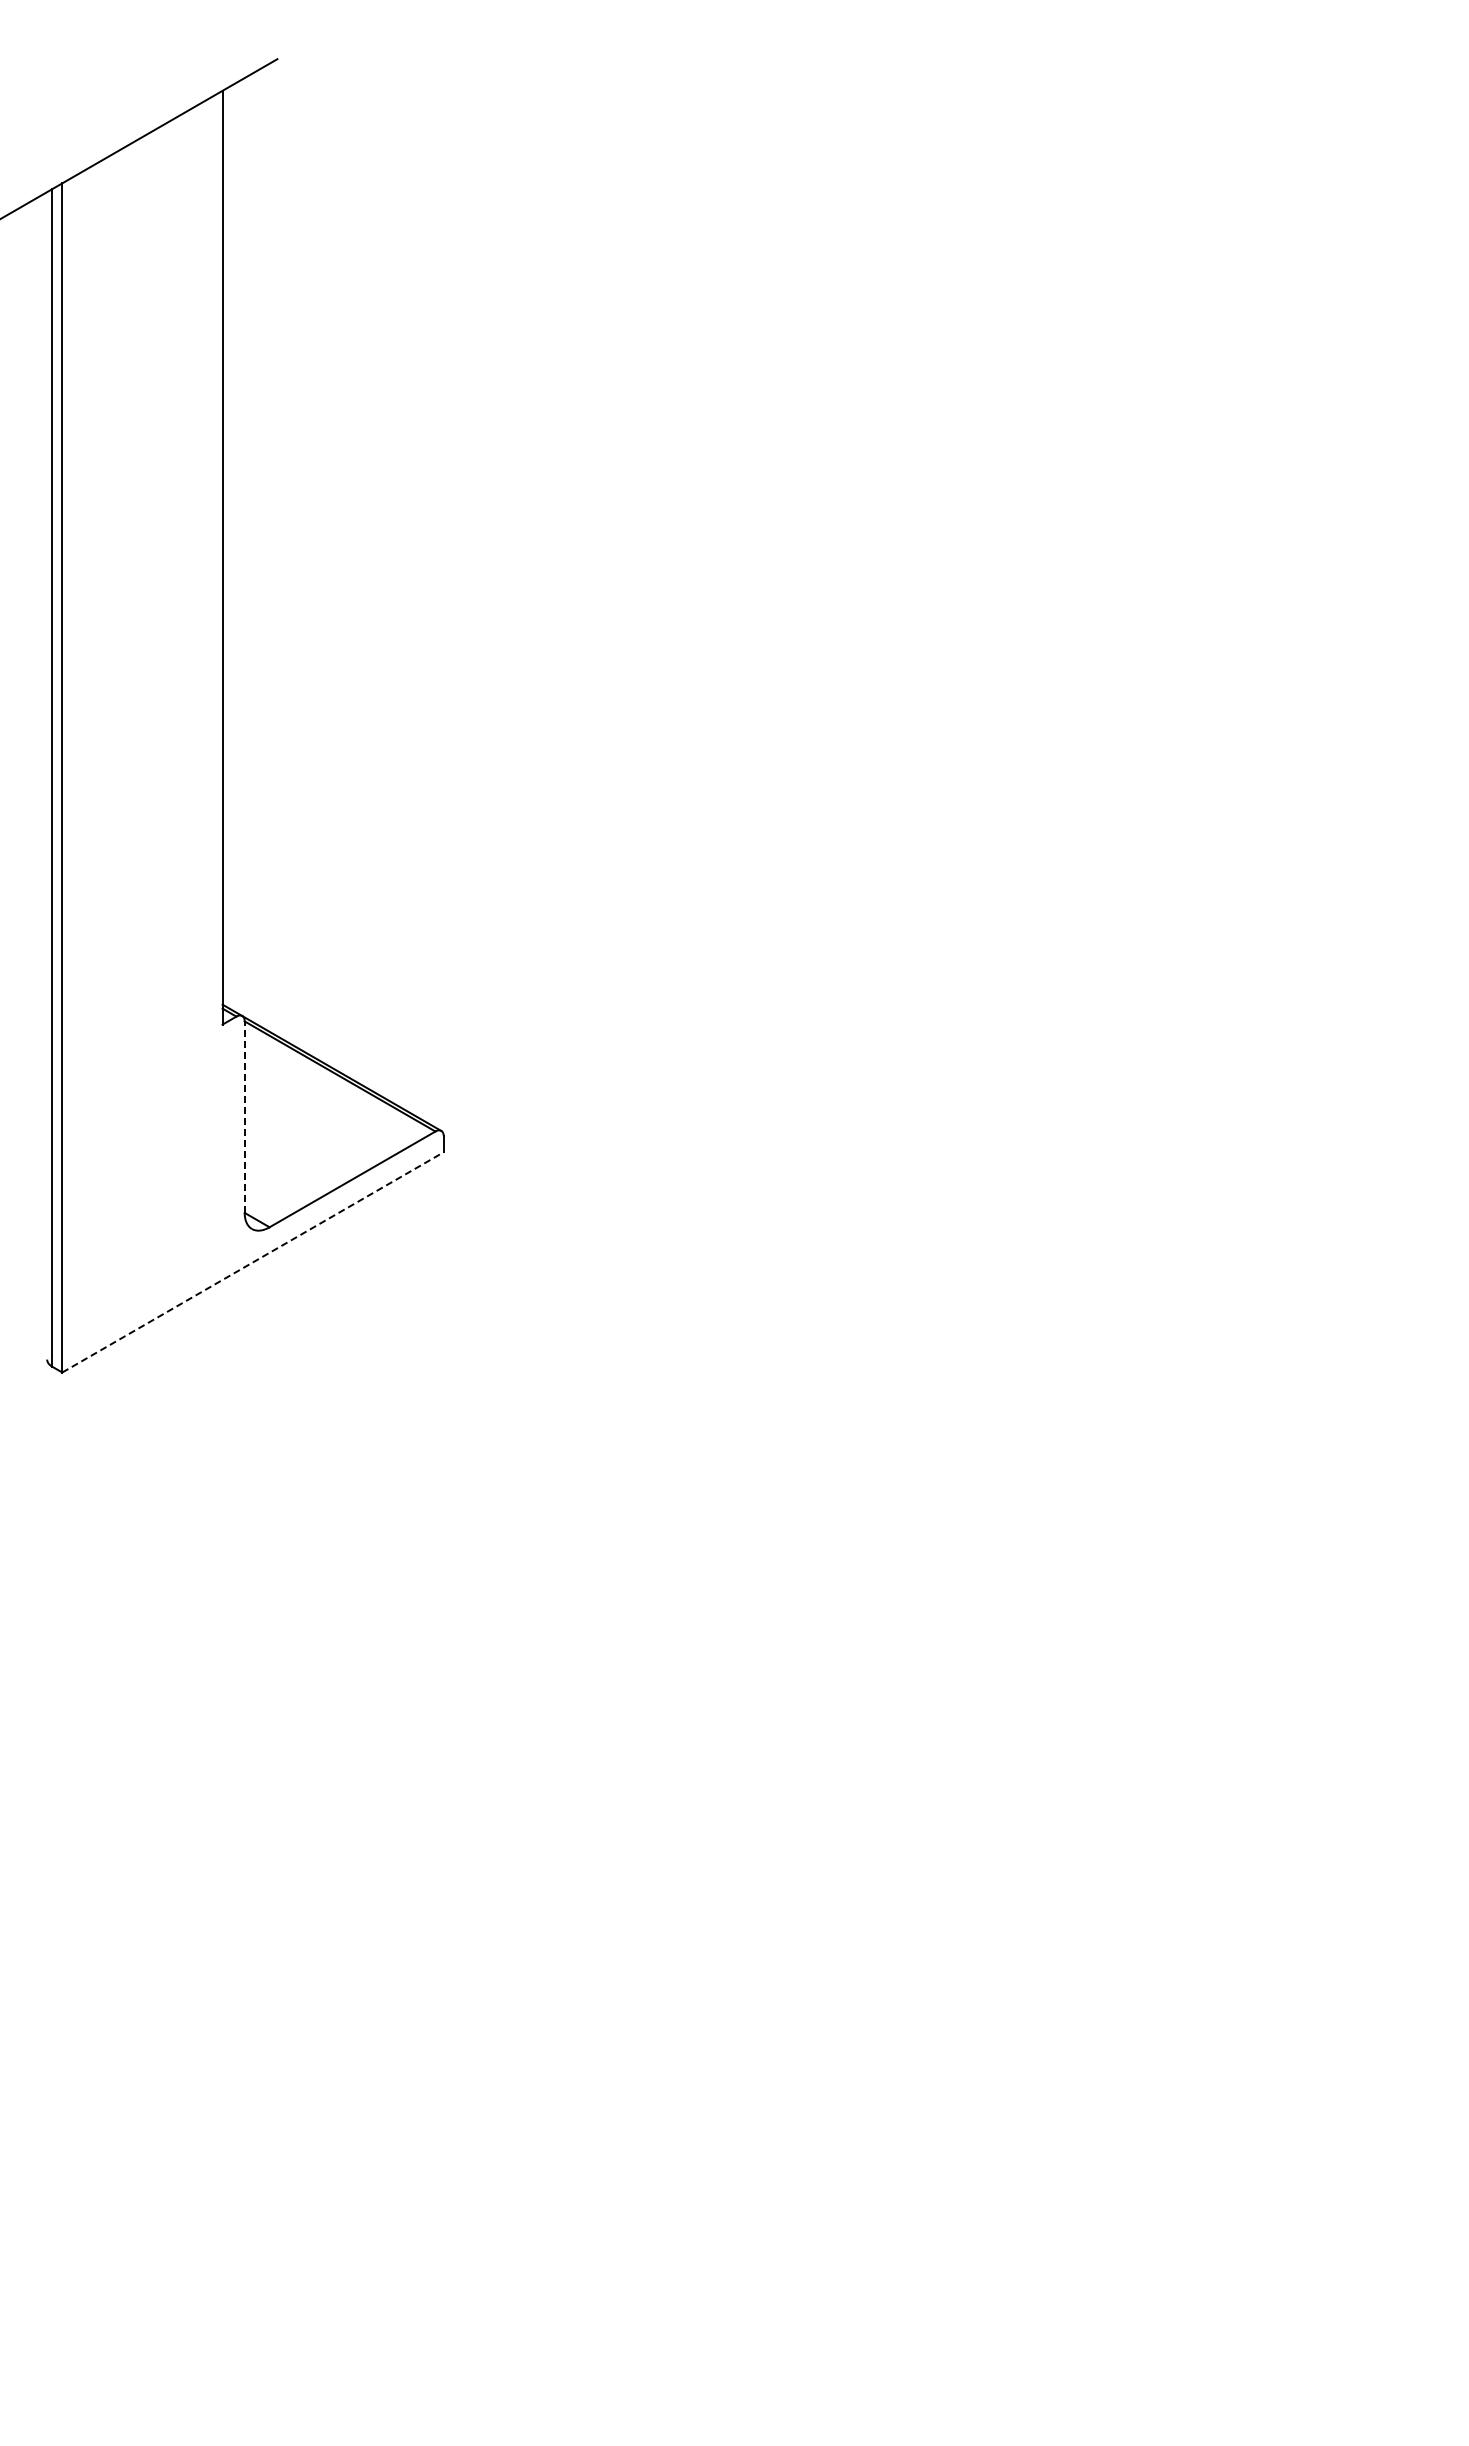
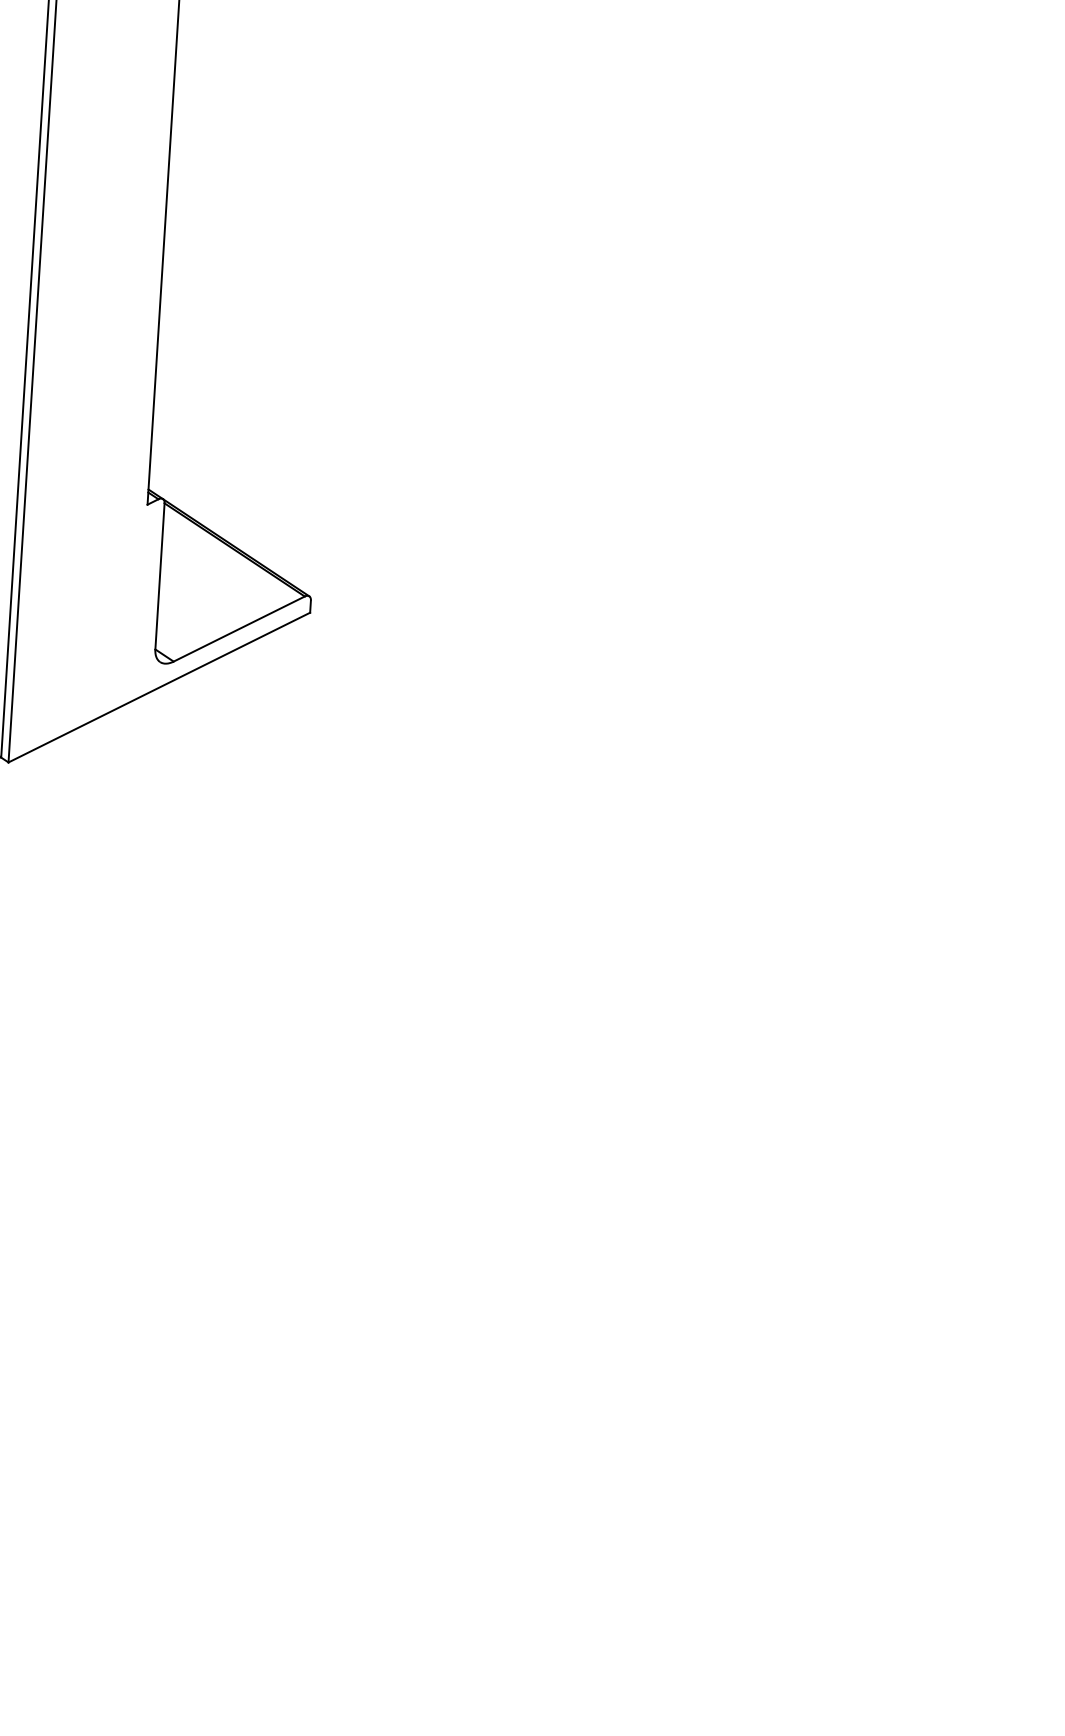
line: (244, 1117) -> (159, 576), dashed -> solid
line: (253, 1262) -> (159, 687), dashed -> solid

